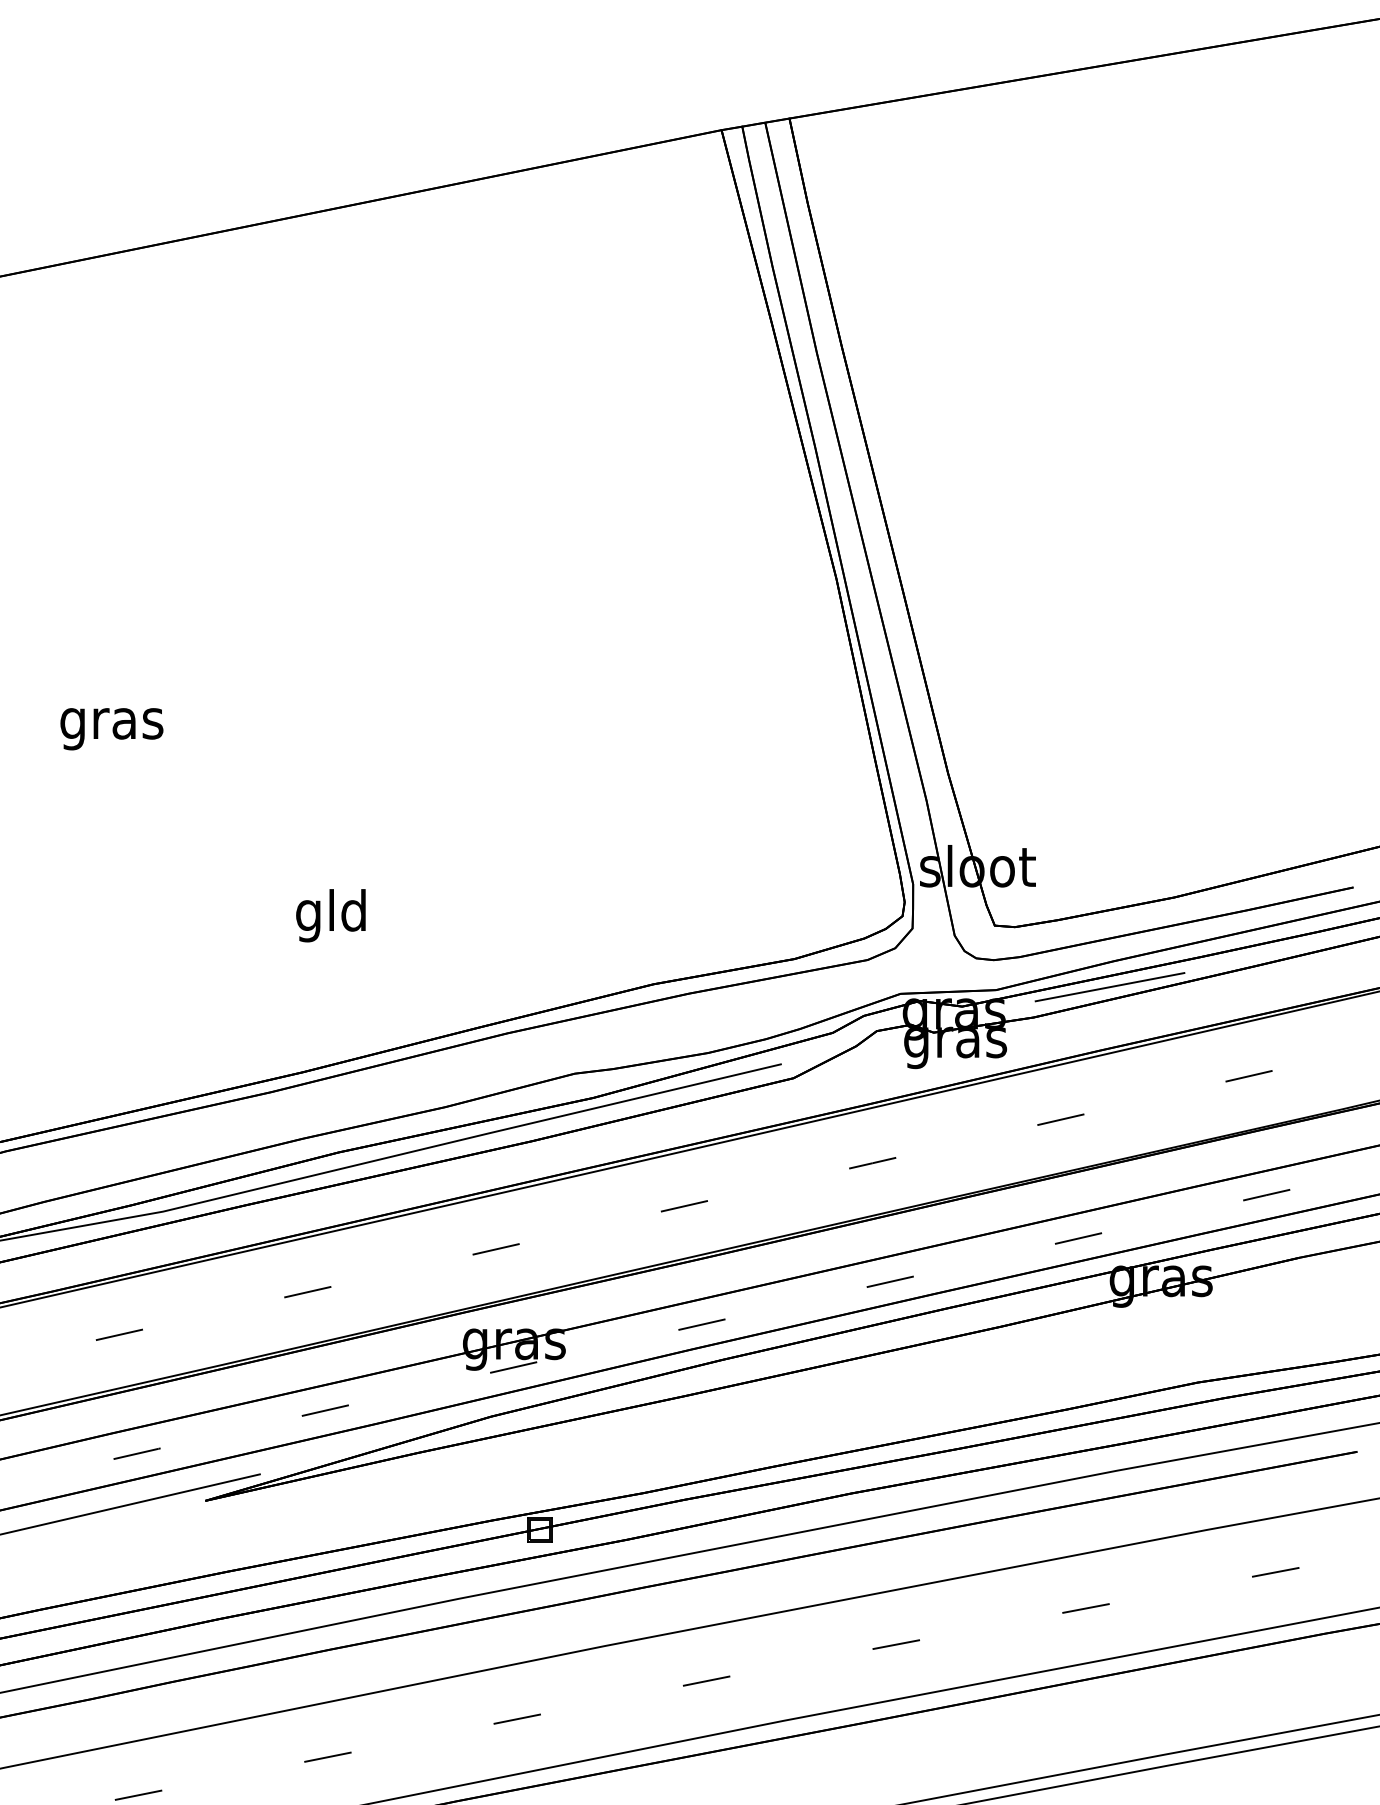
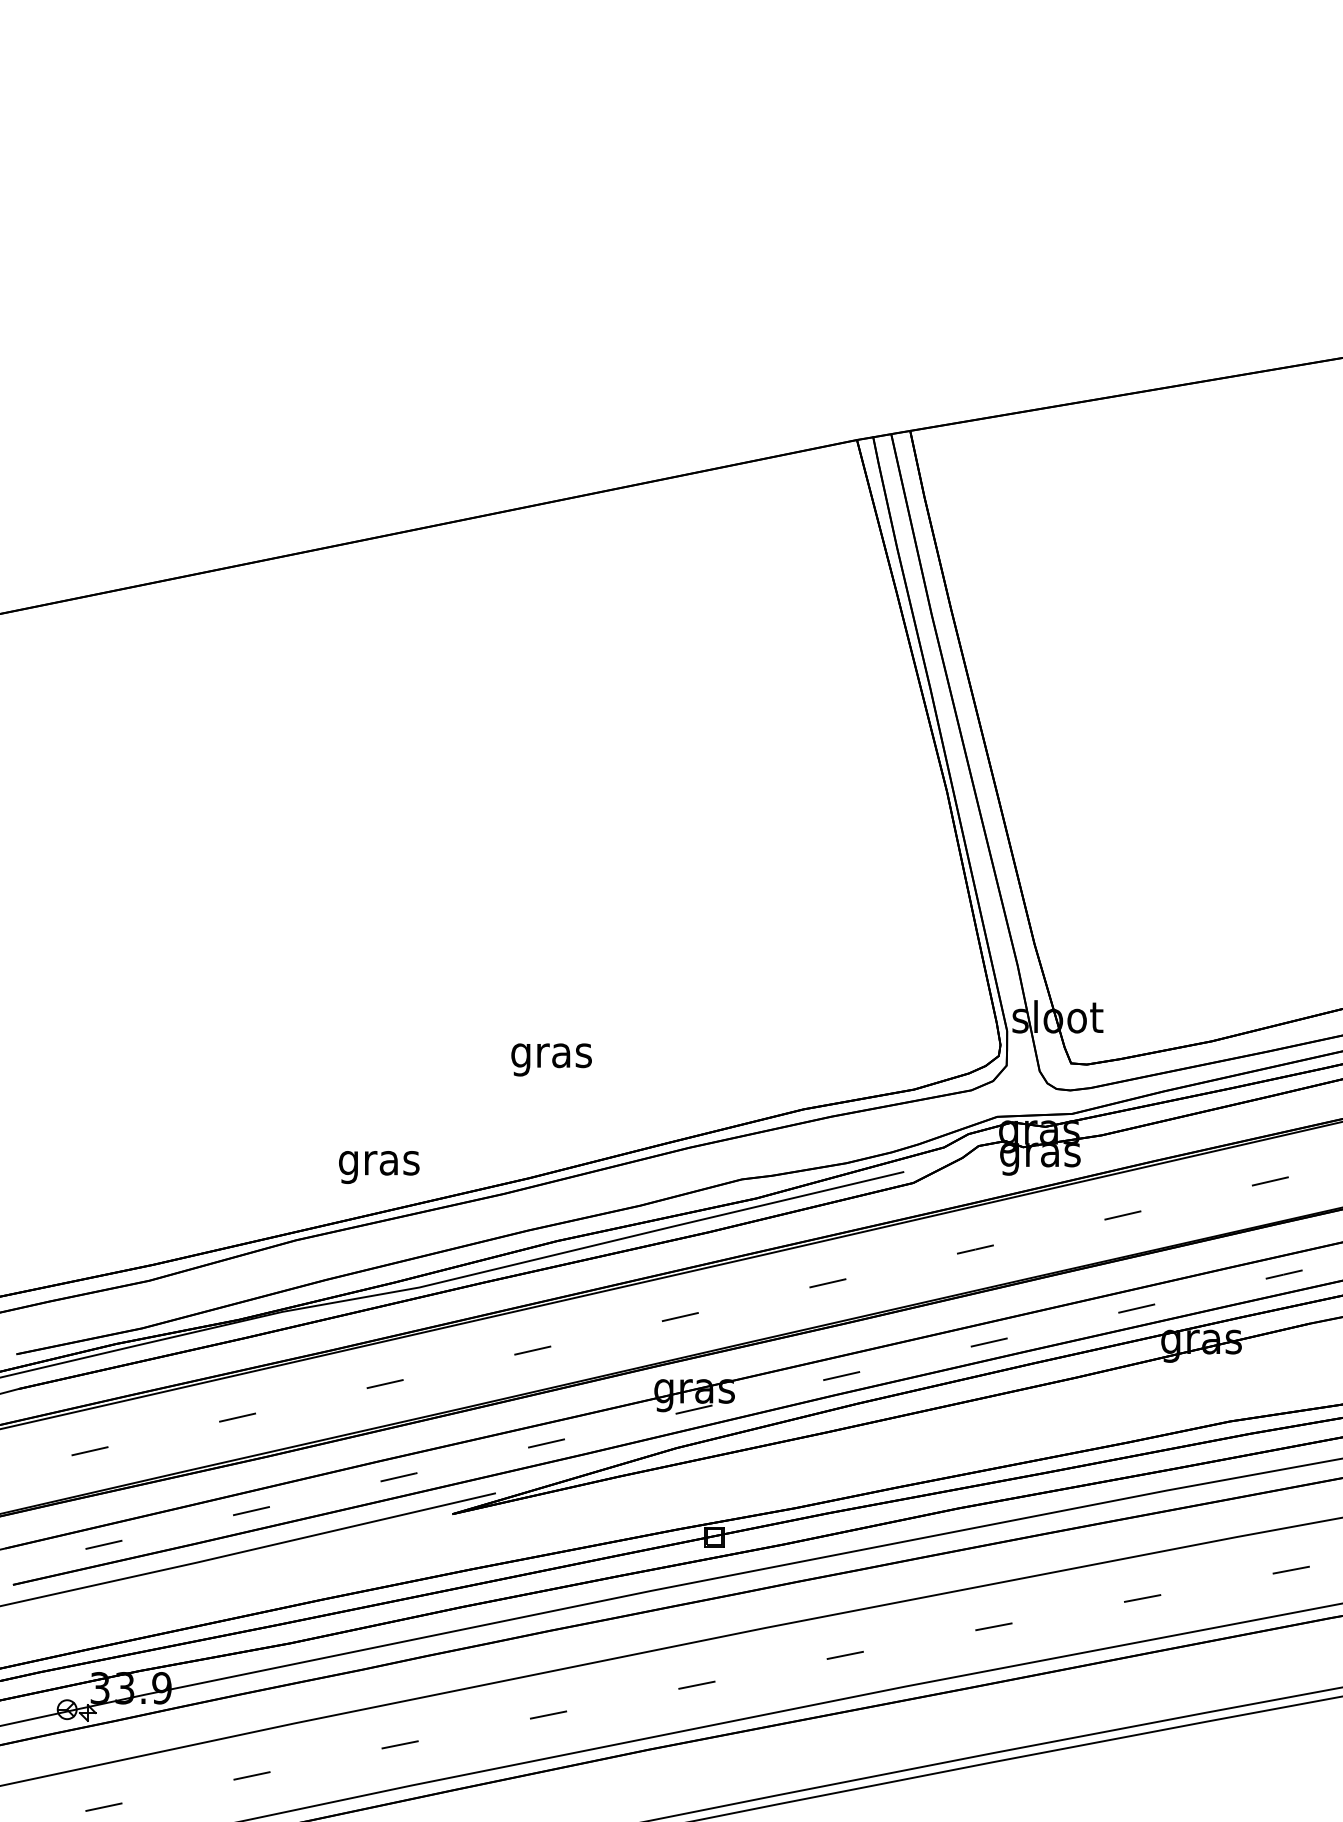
text: (112, 729) -> (379, 1167), moved
text: (331, 915) -> (551, 1055), gld -> gras
line: (1110, 987) -> (1161, 1111), removed

